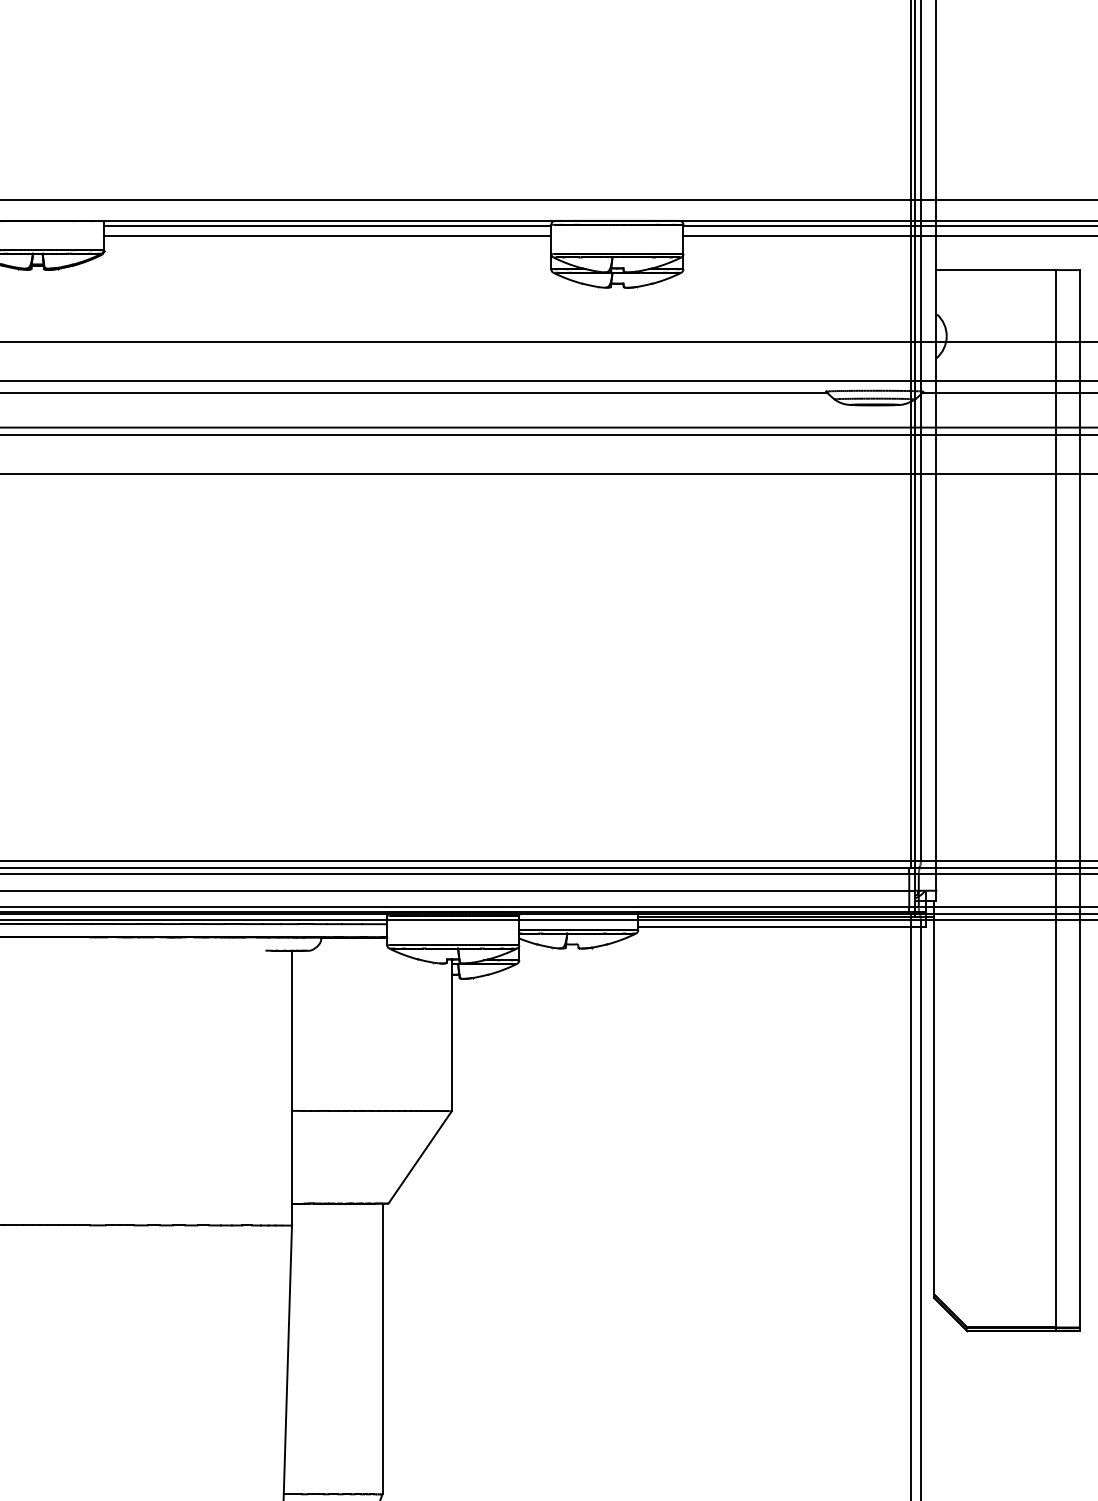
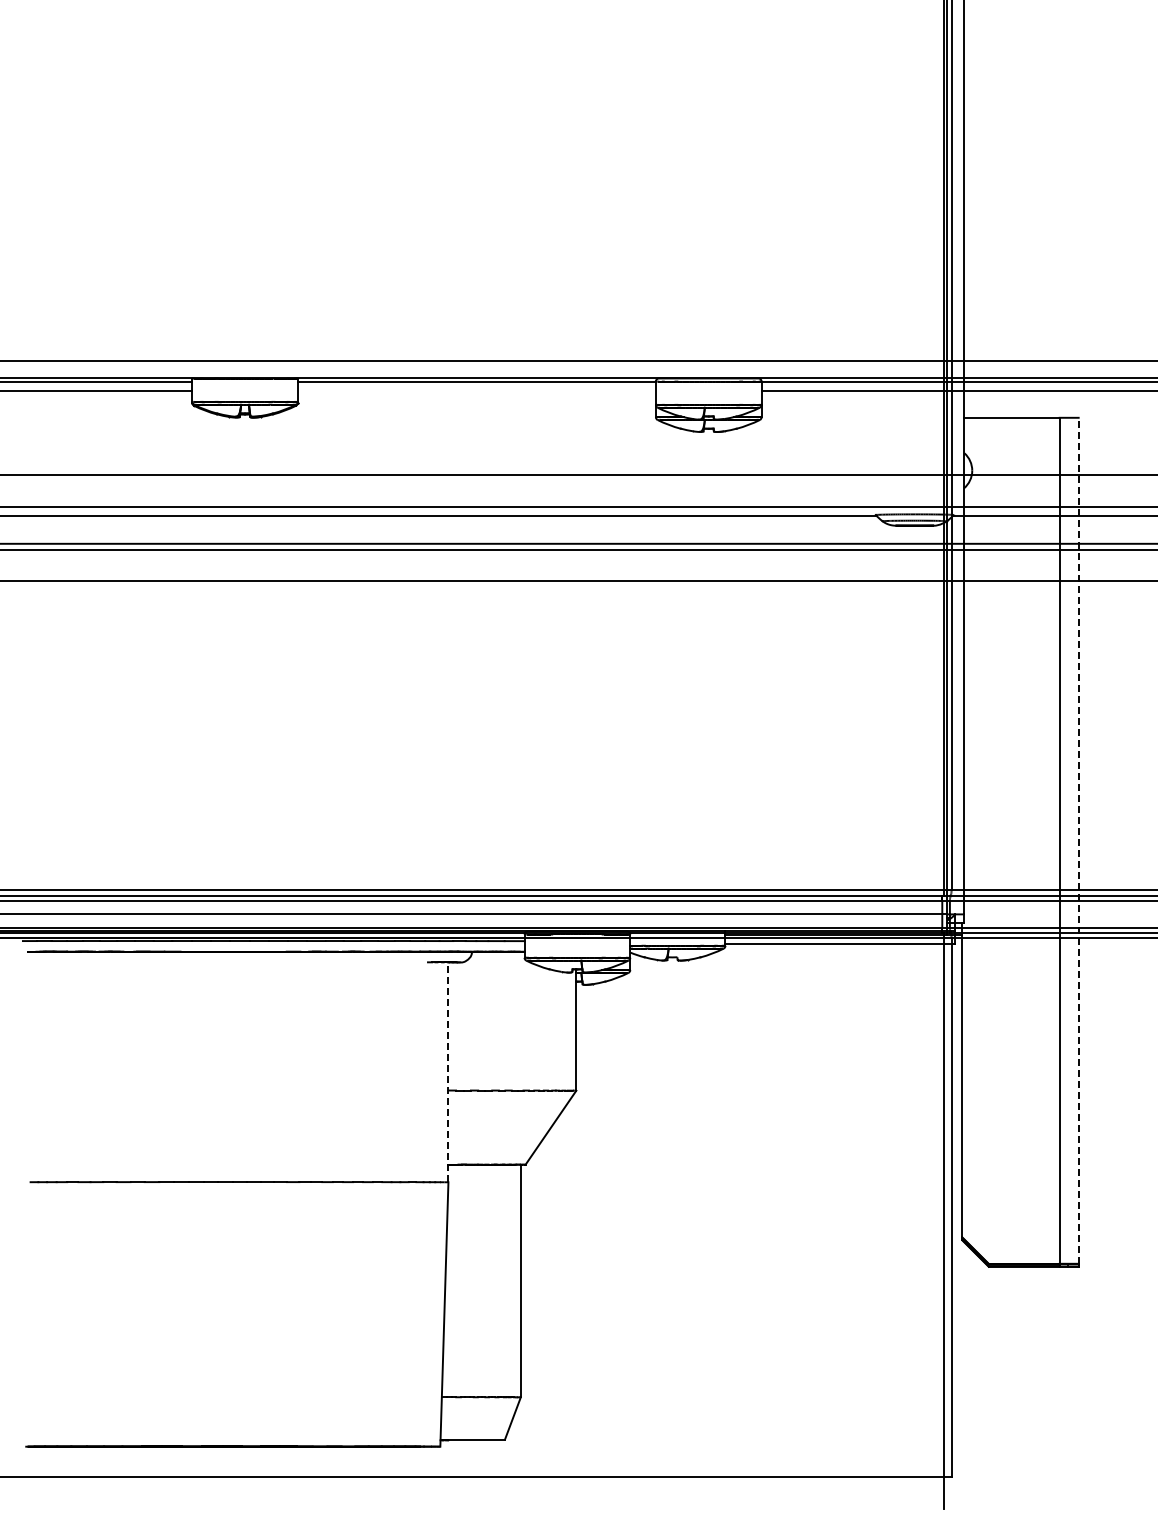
line: (327, 235) -> (476, 390), removed
line: (1079, 798) -> (1078, 840), solid -> dashed
line: (292, 1088) -> (448, 1072), solid -> dashed

